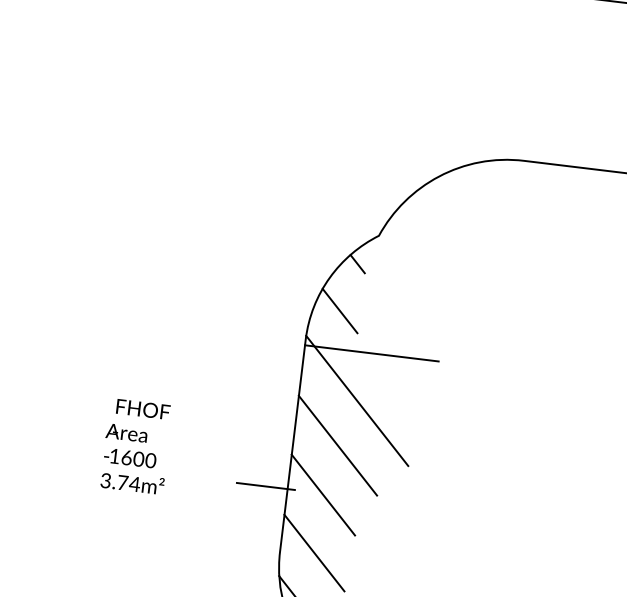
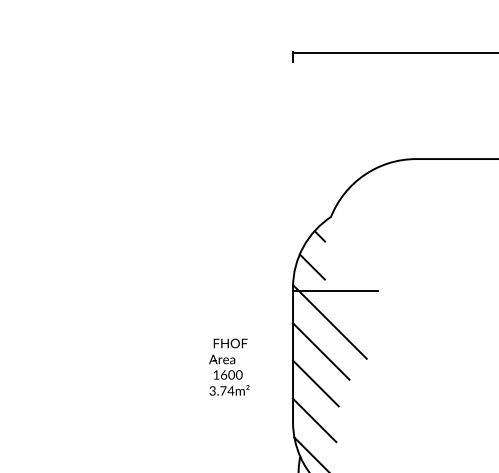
text: (137, 445) -> (229, 366), moved
line: (264, 486) -> (278, 382), removed

